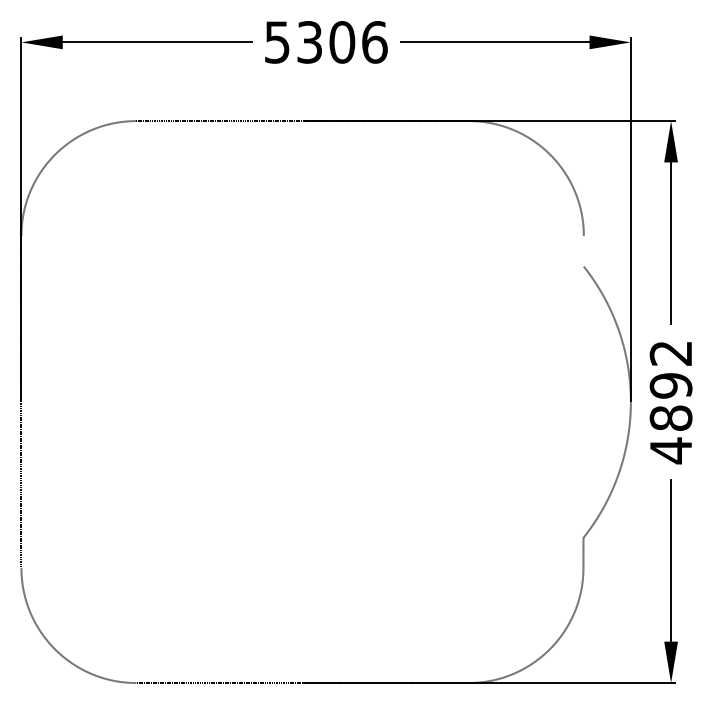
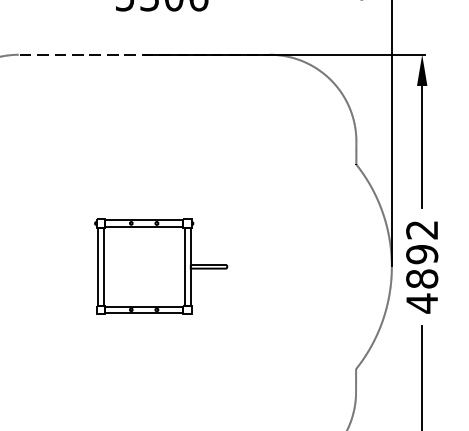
line: (583, 251) -> (356, 153), added
part: (324, 401) -> (160, 266), added

